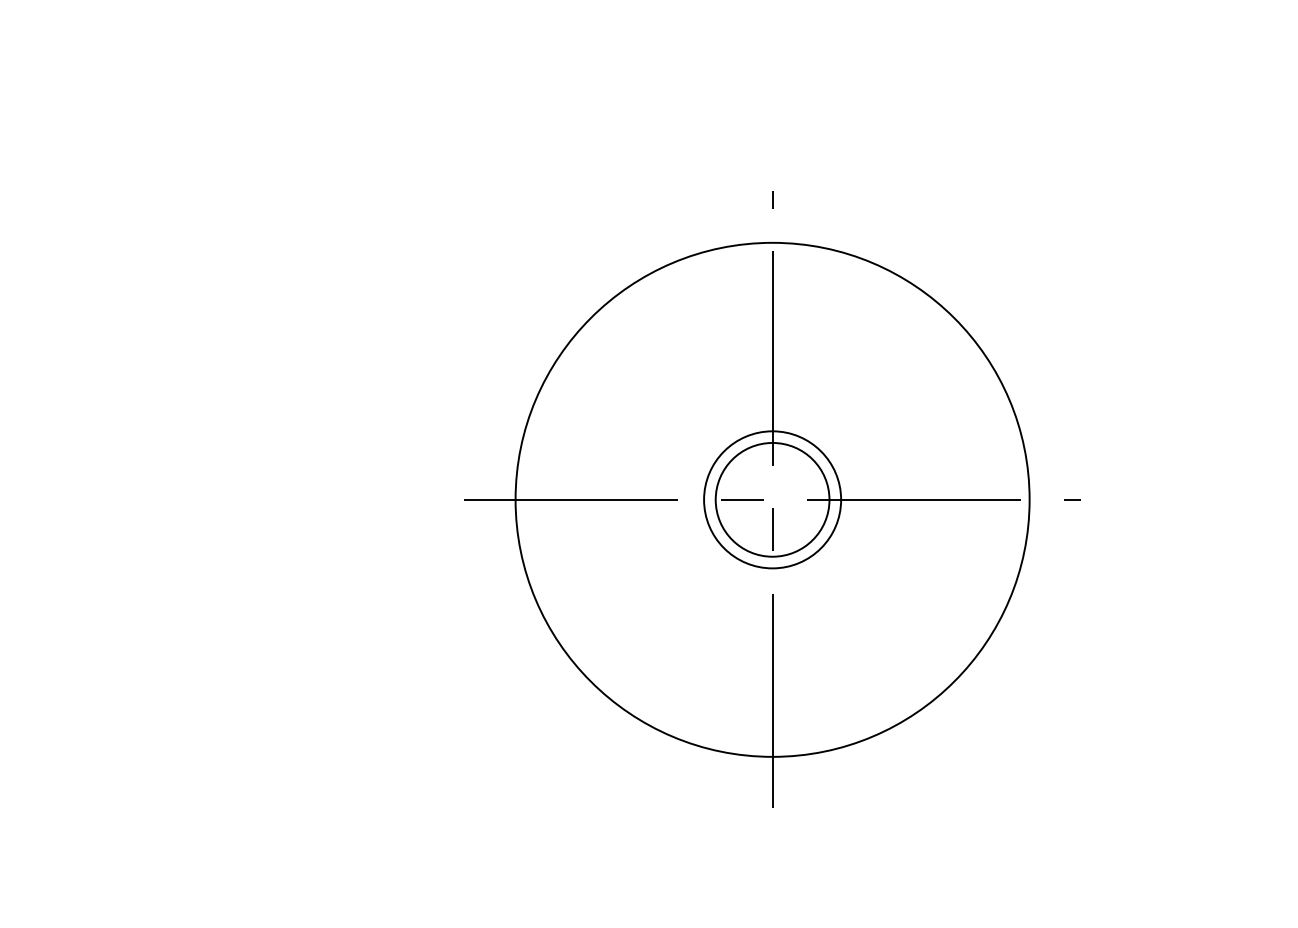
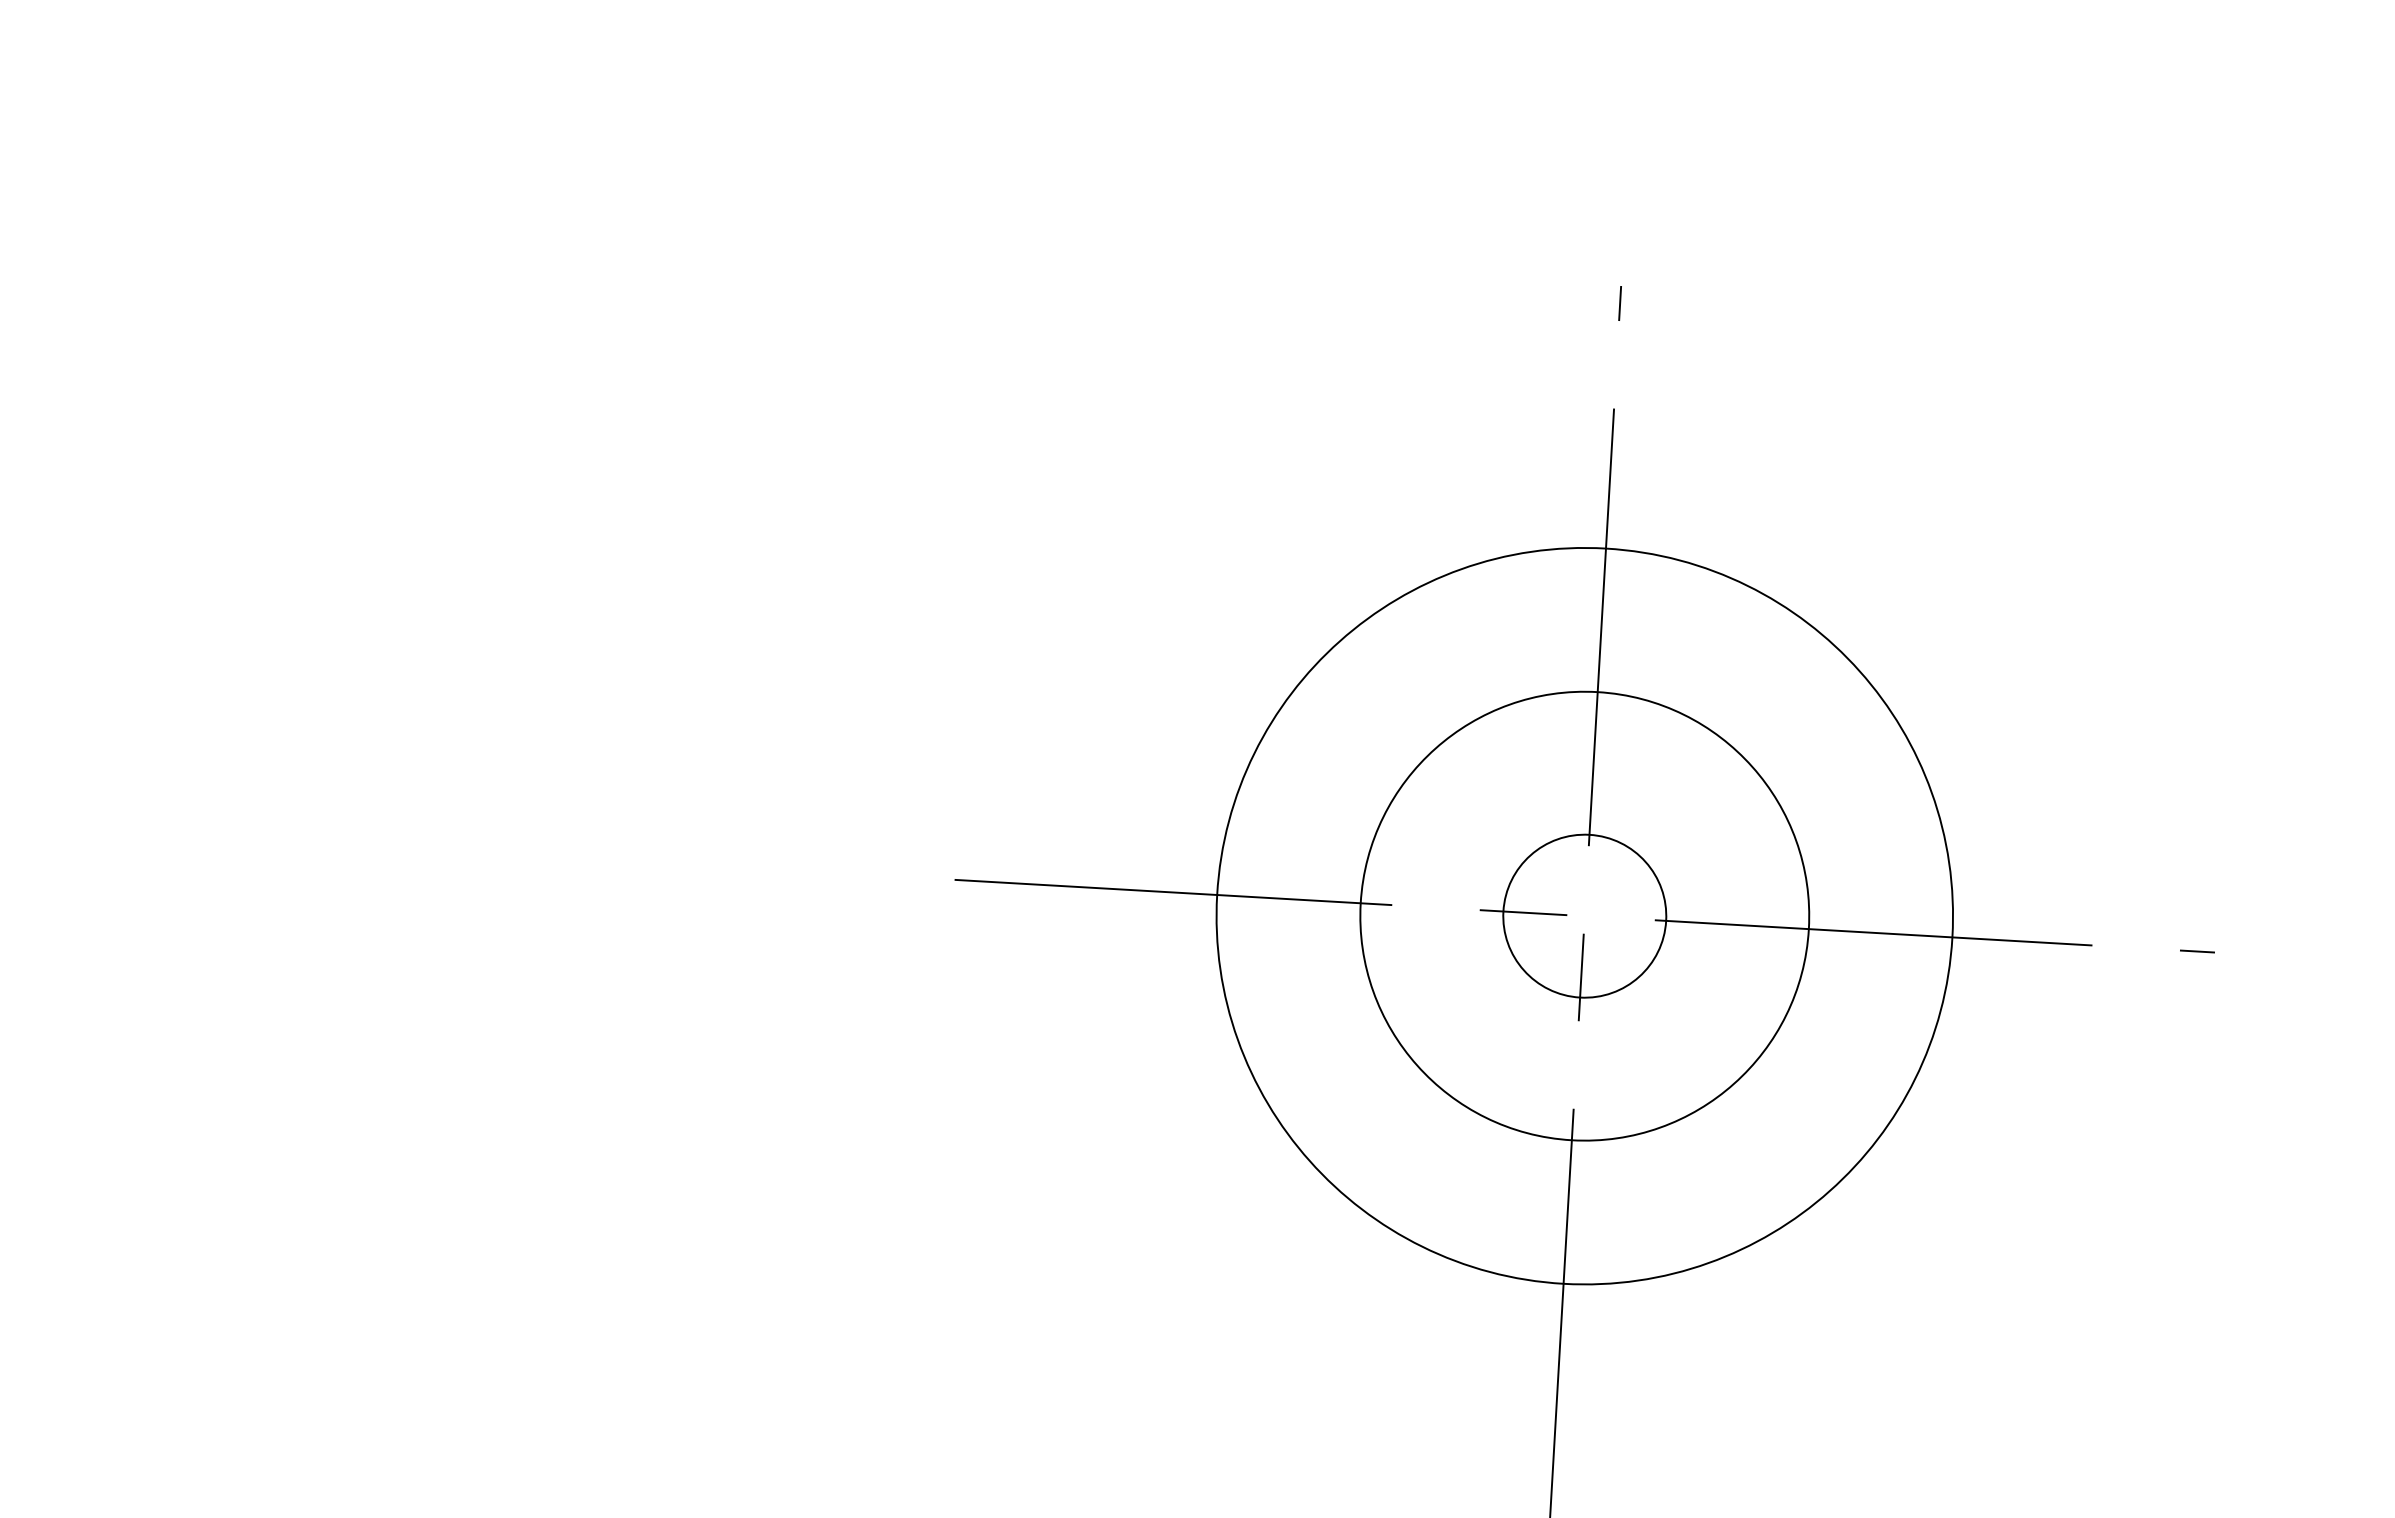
circle: (772, 499) -> (1584, 915), size x0.7
circle: (772, 499) -> (1584, 915), size x0.7
circle: (772, 499) -> (1584, 915), size x1.6

